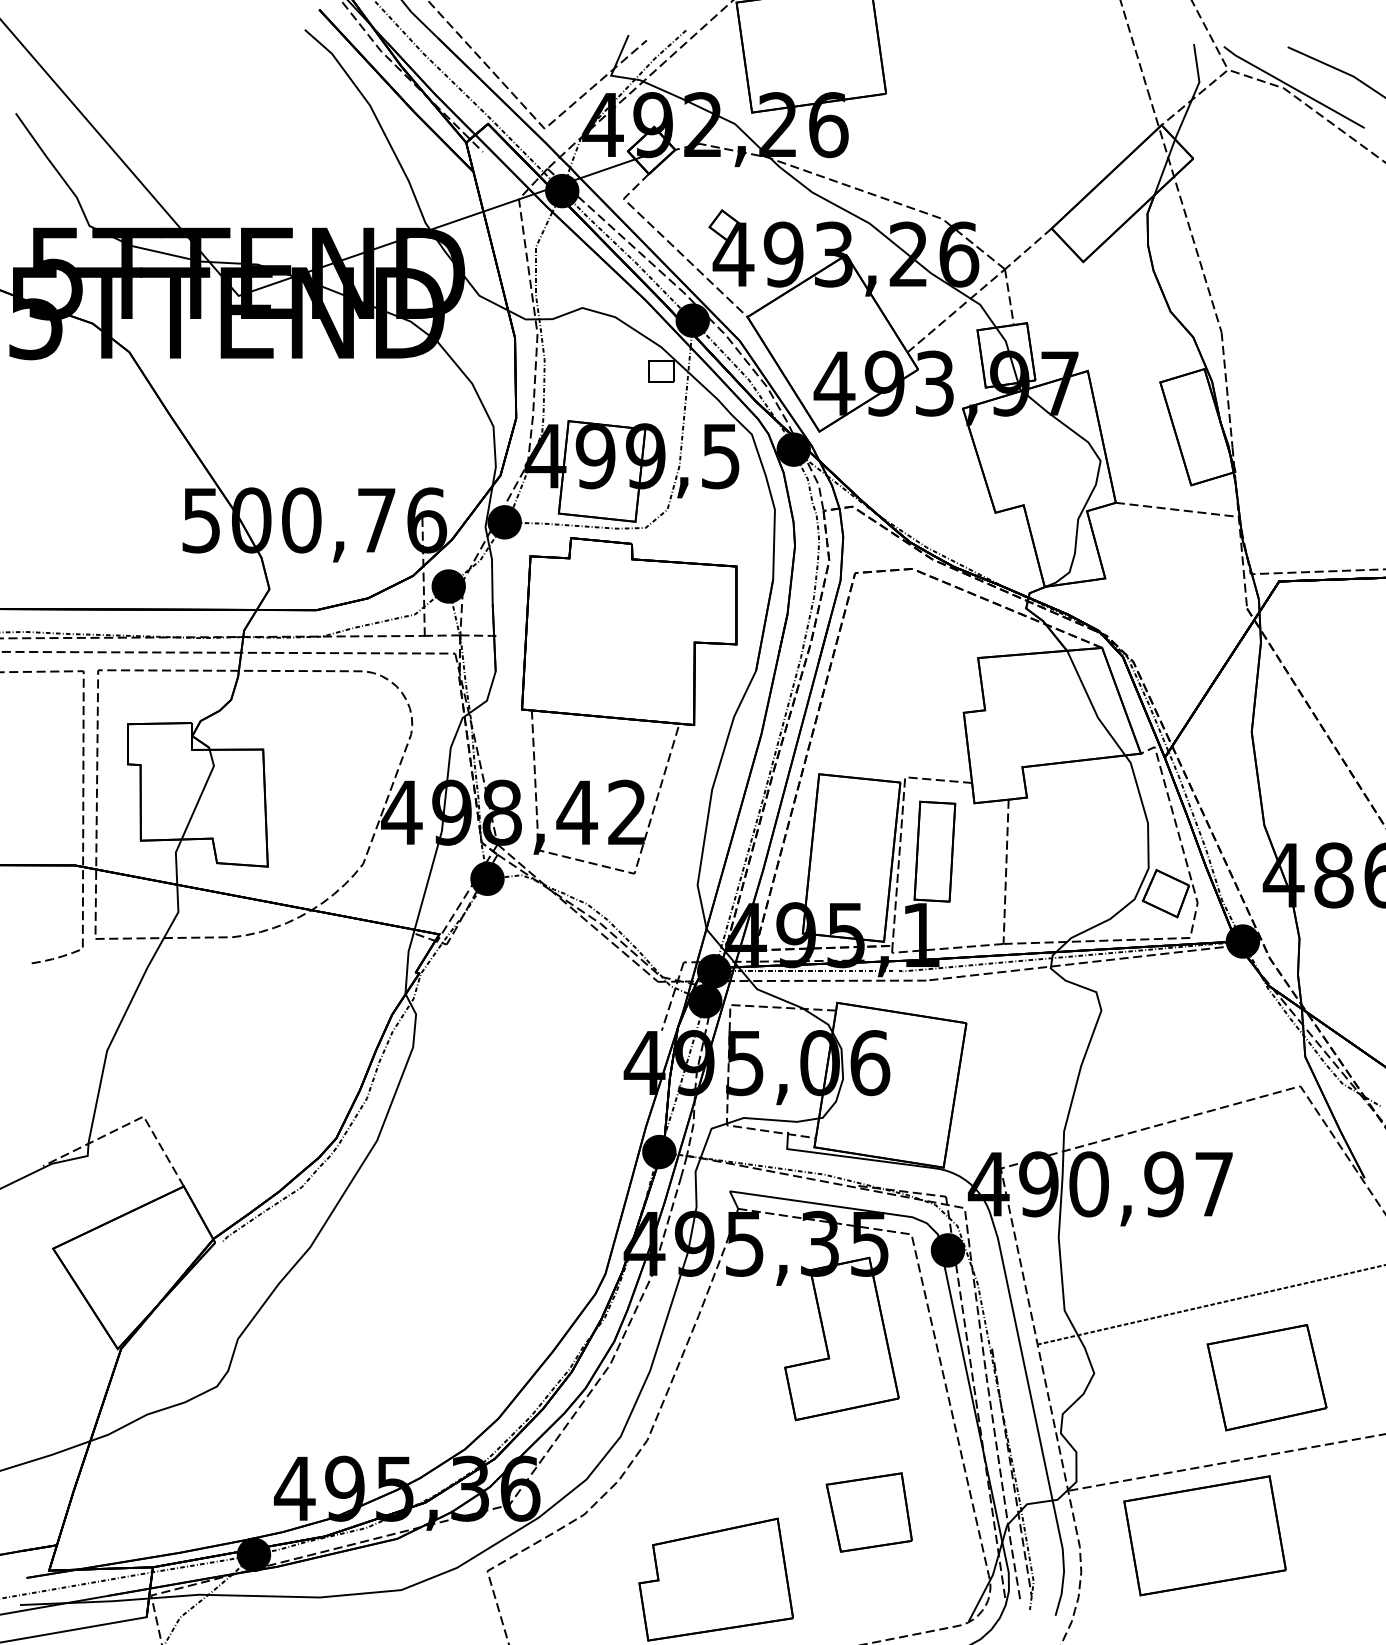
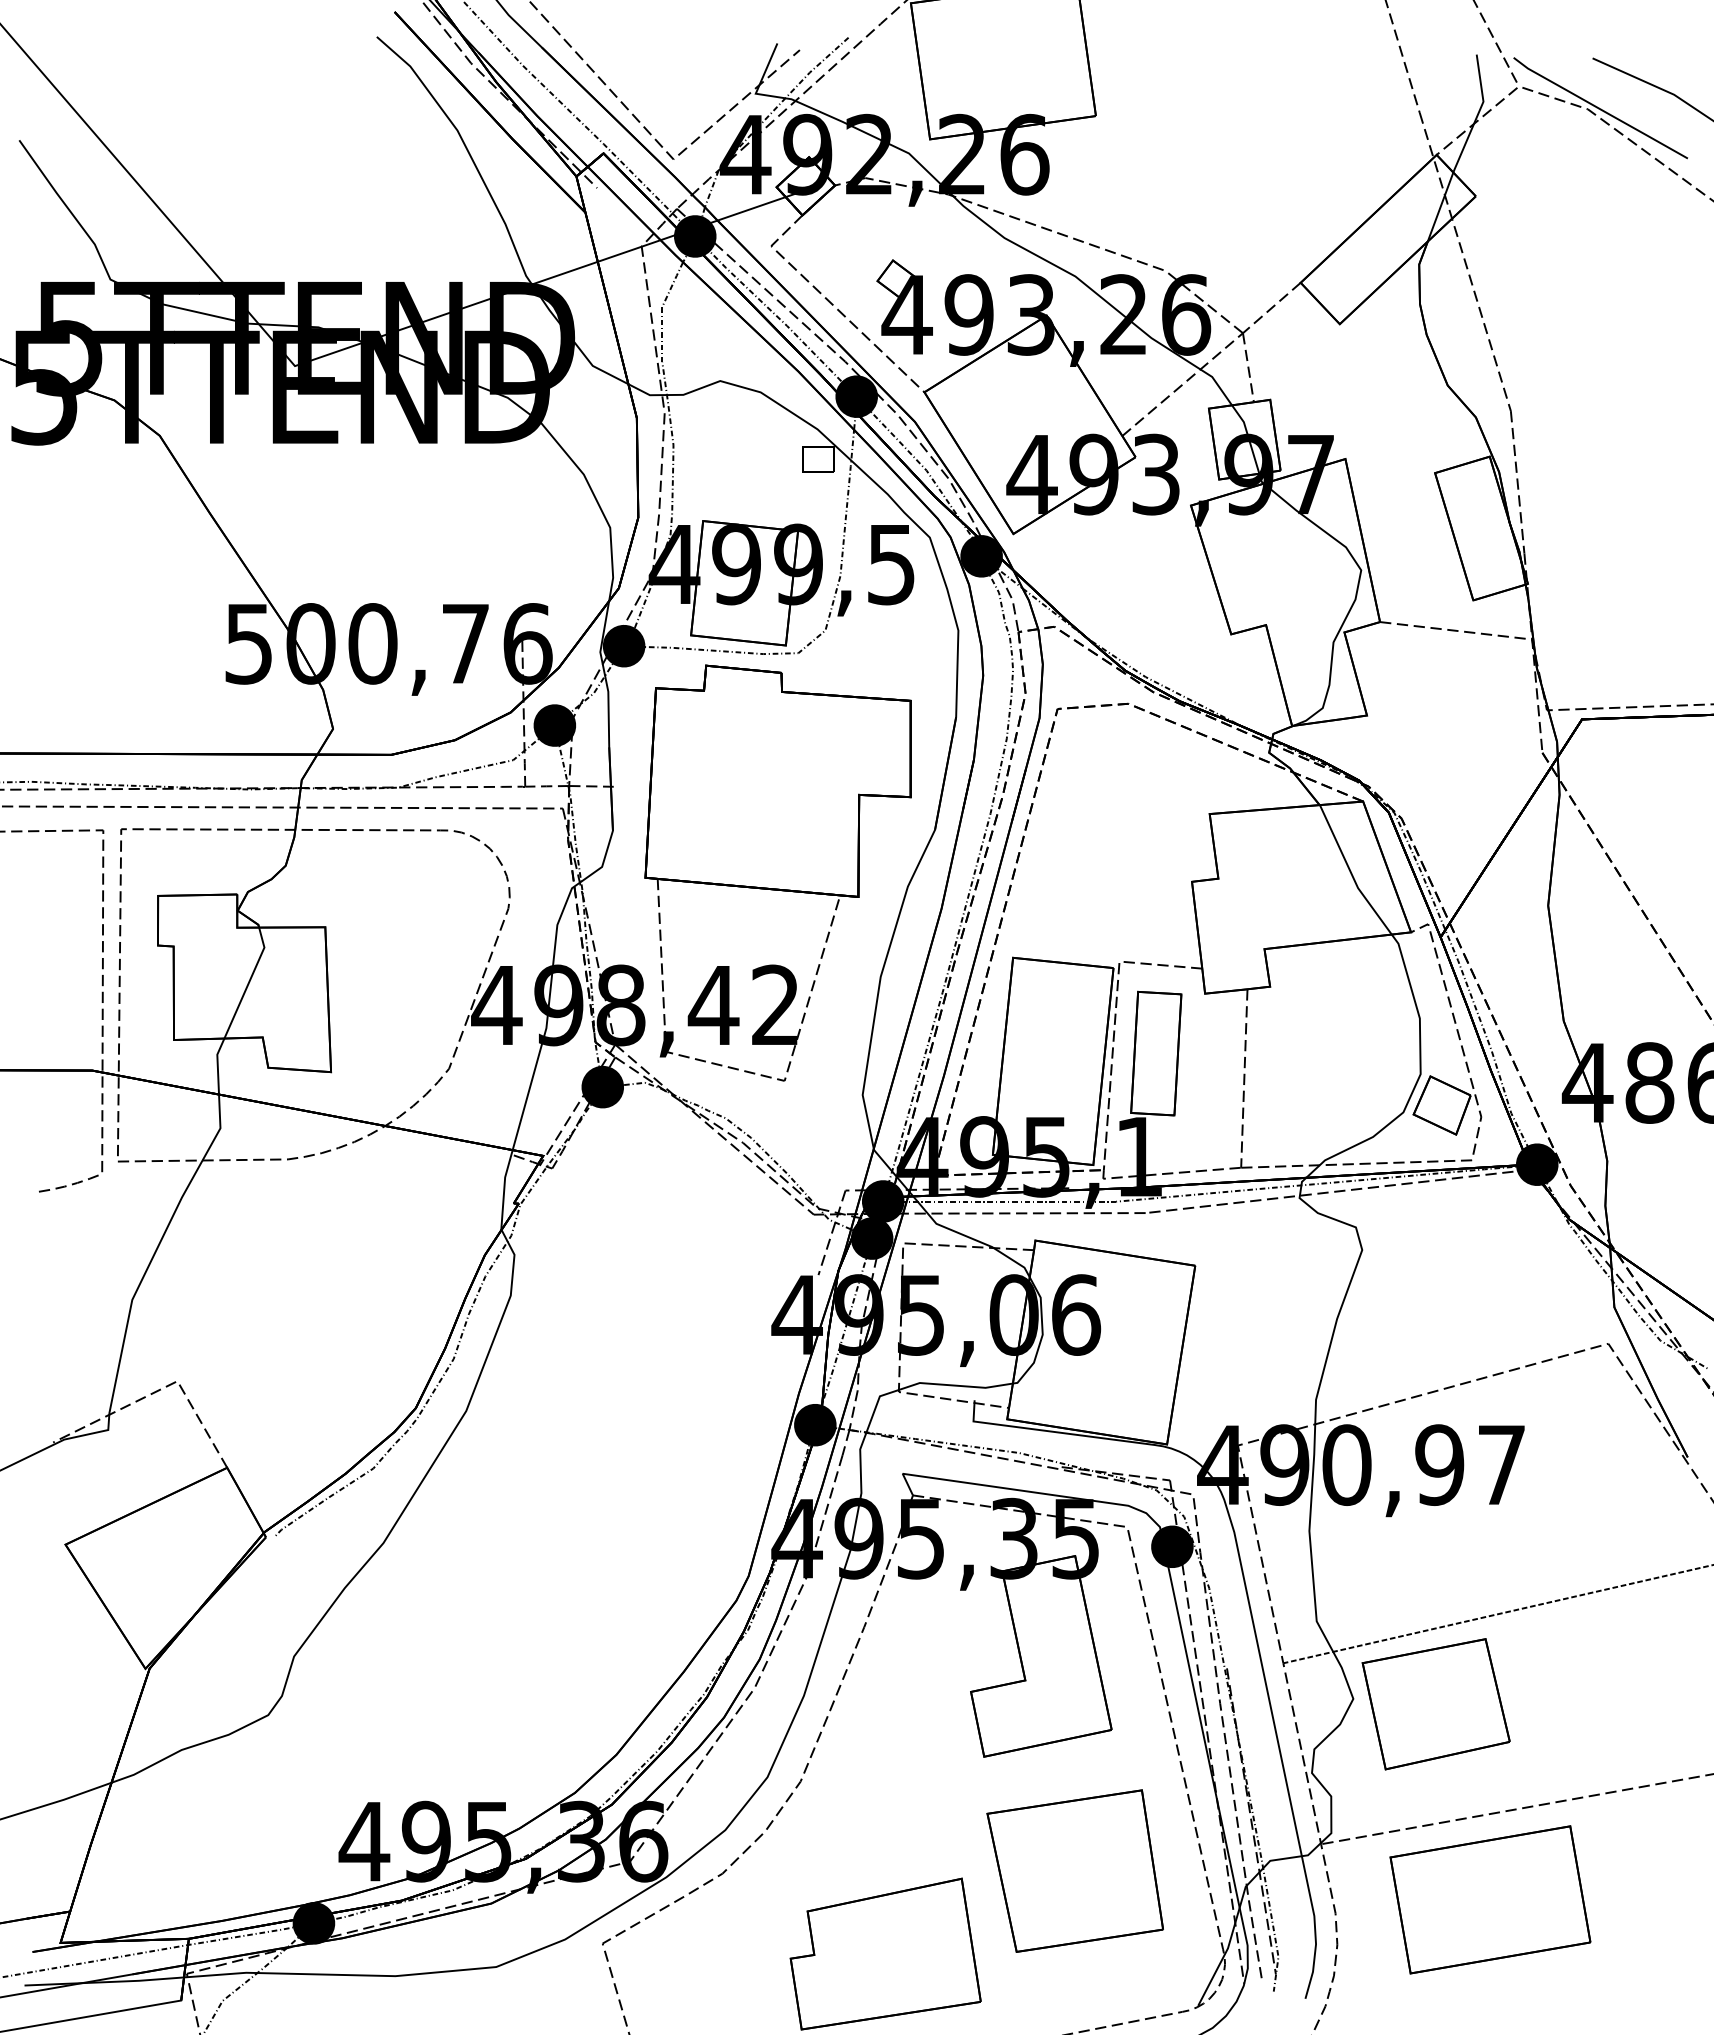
part: (1266, 1377) -> (1435, 1704), moved
part: (868, 1512) -> (1074, 1870), size x1.67

